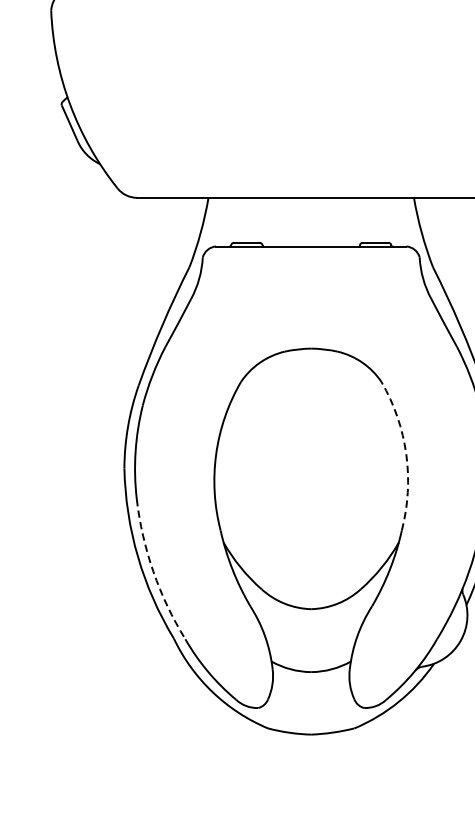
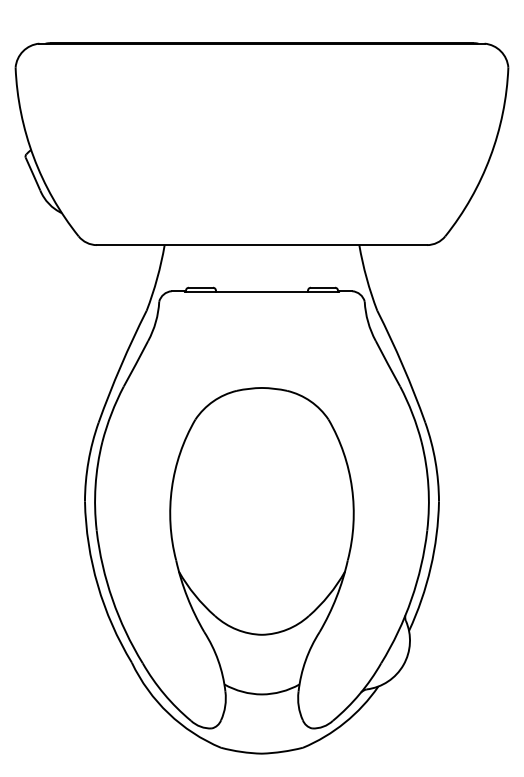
arc: (406, 454) -> (352, 488), dashed -> solid
arc: (153, 571) -> (112, 599), dashed -> solid

